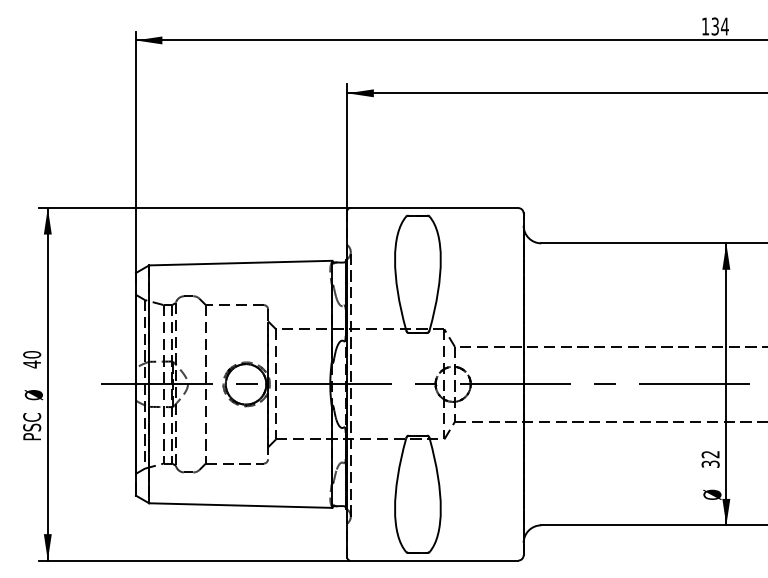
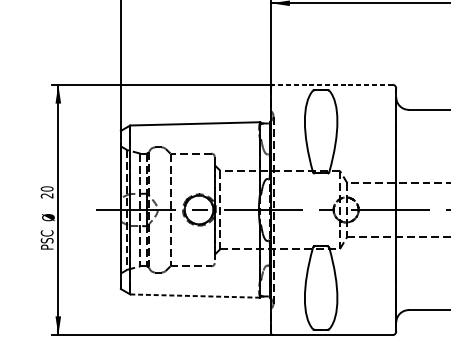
line: (433, 208) -> (332, 85), solid -> dashed
text: (31, 364) -> (46, 195), 40 -> 20
line: (240, 505) -> (195, 296), solid -> dashed

